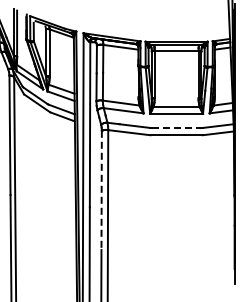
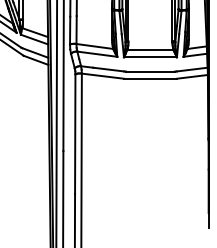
line: (177, 128) -> (151, 72), dashed -> solid
line: (101, 190) -> (75, 134), dashed -> solid

